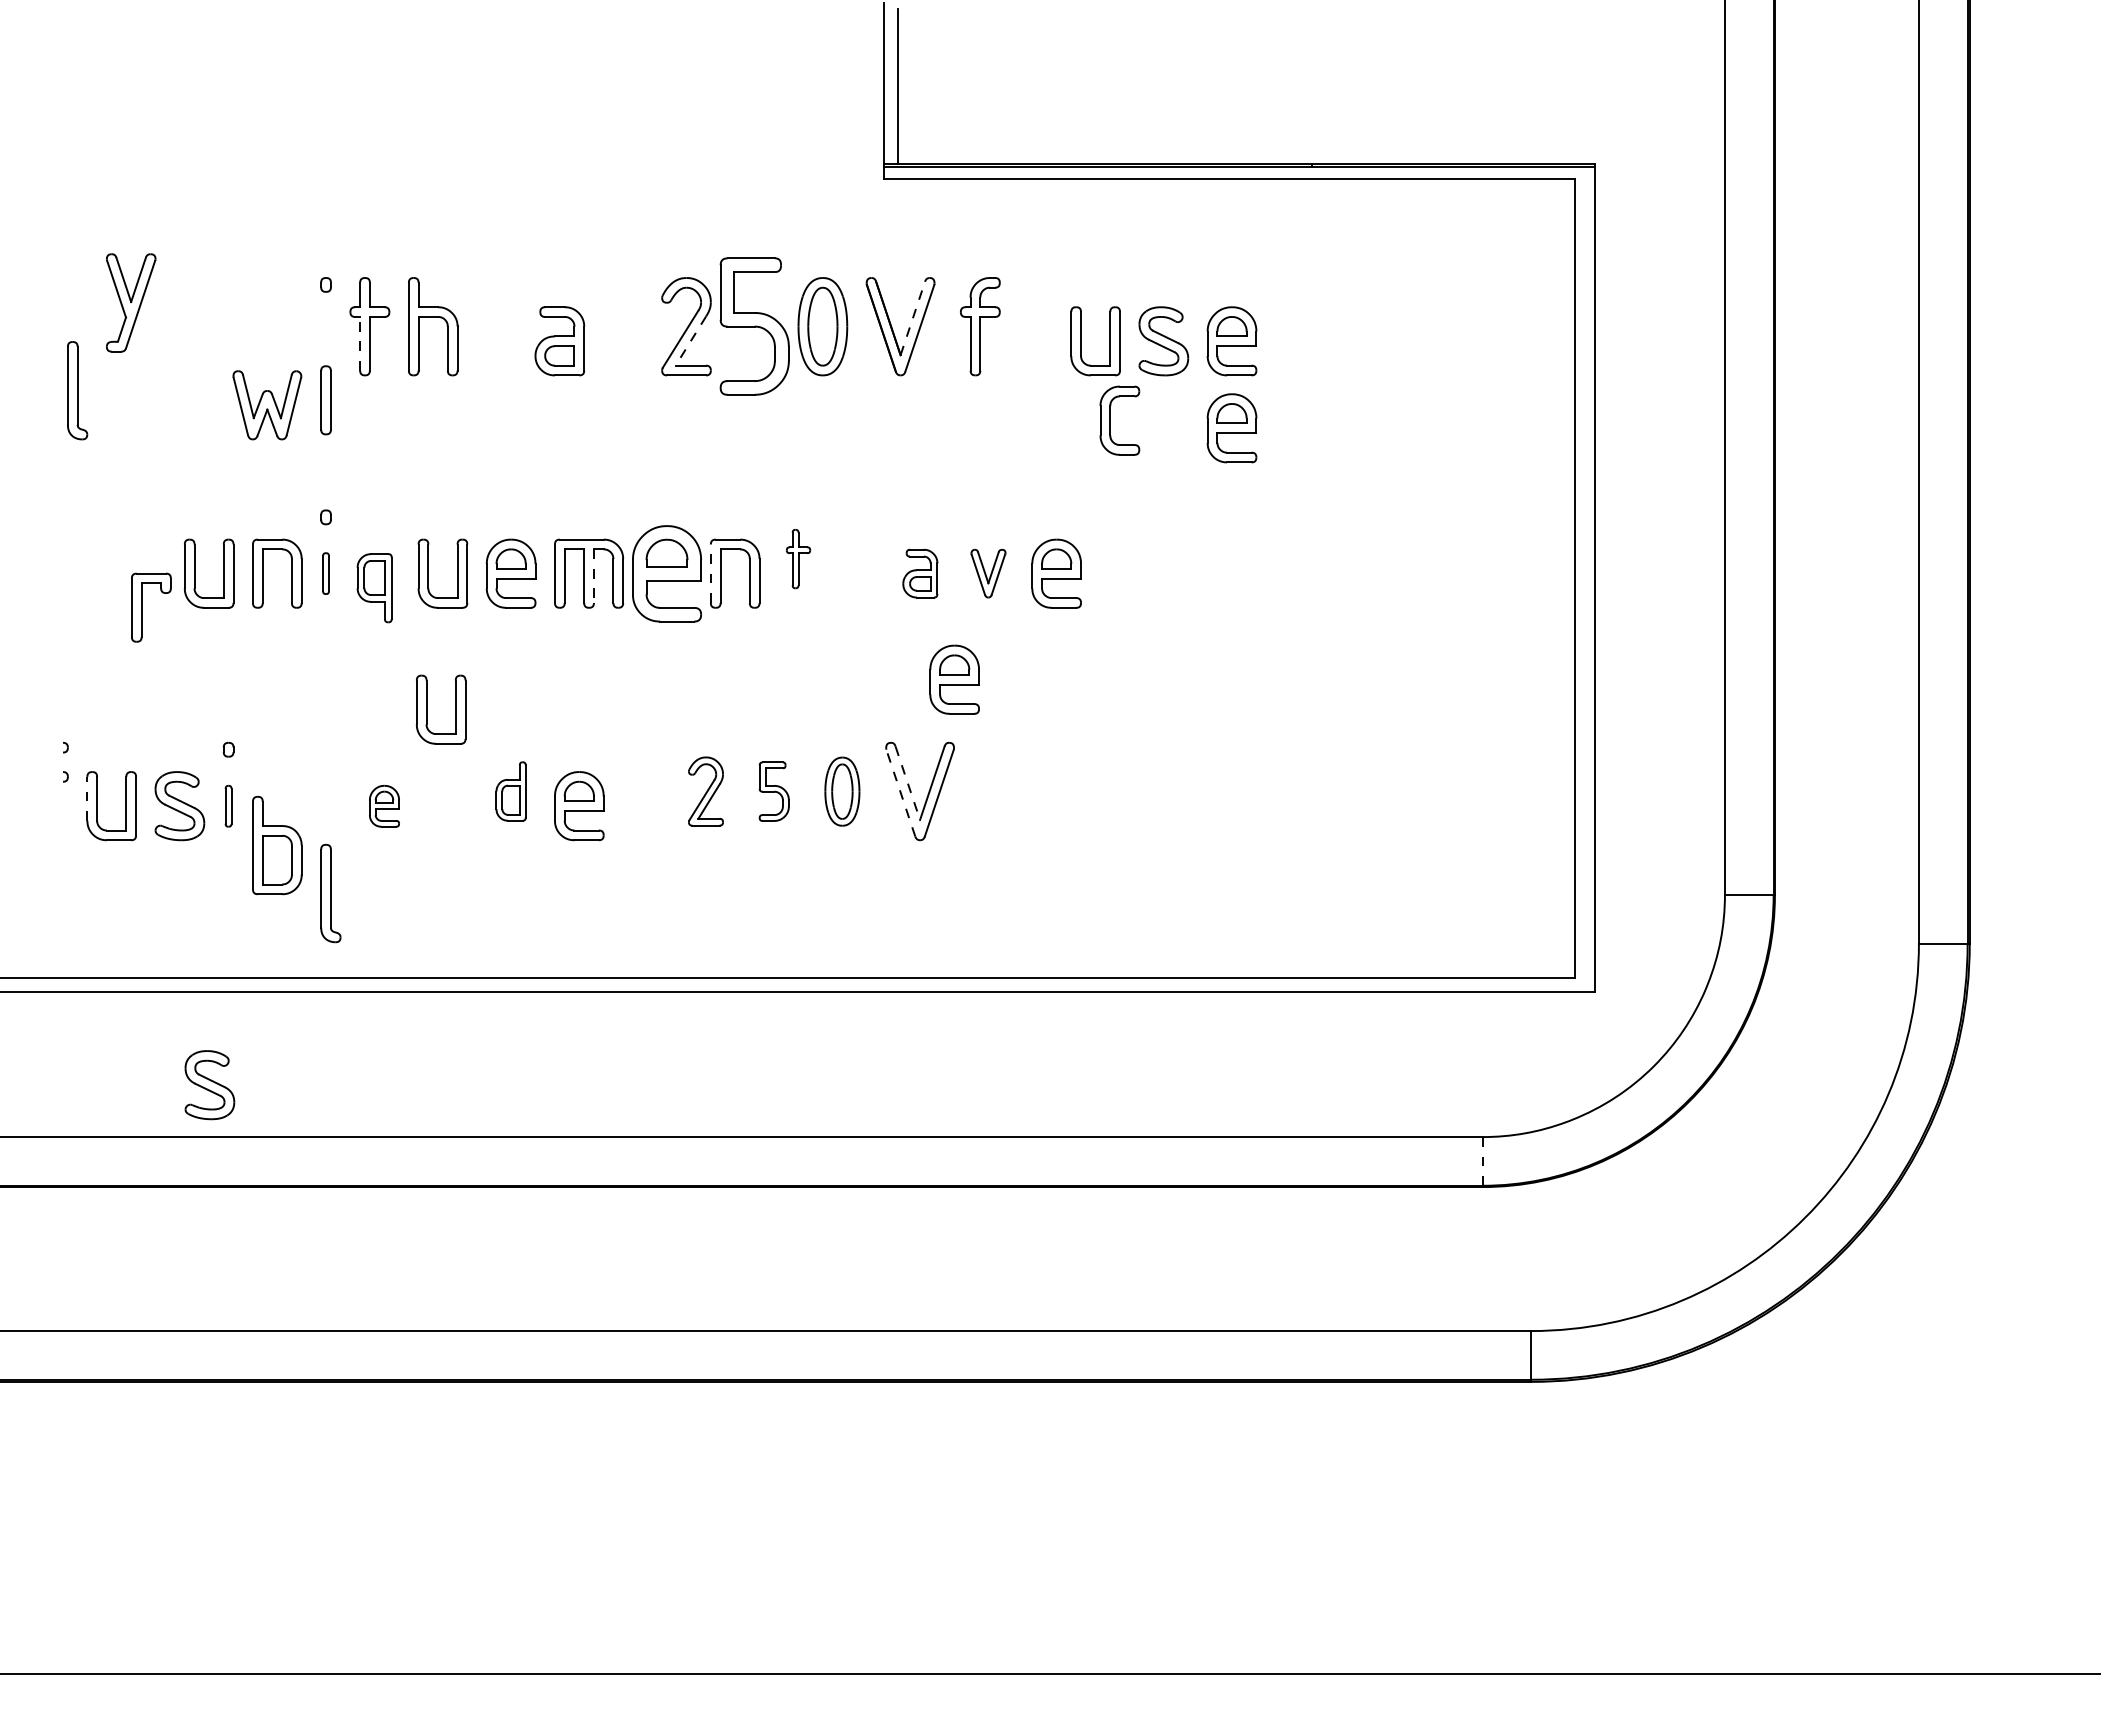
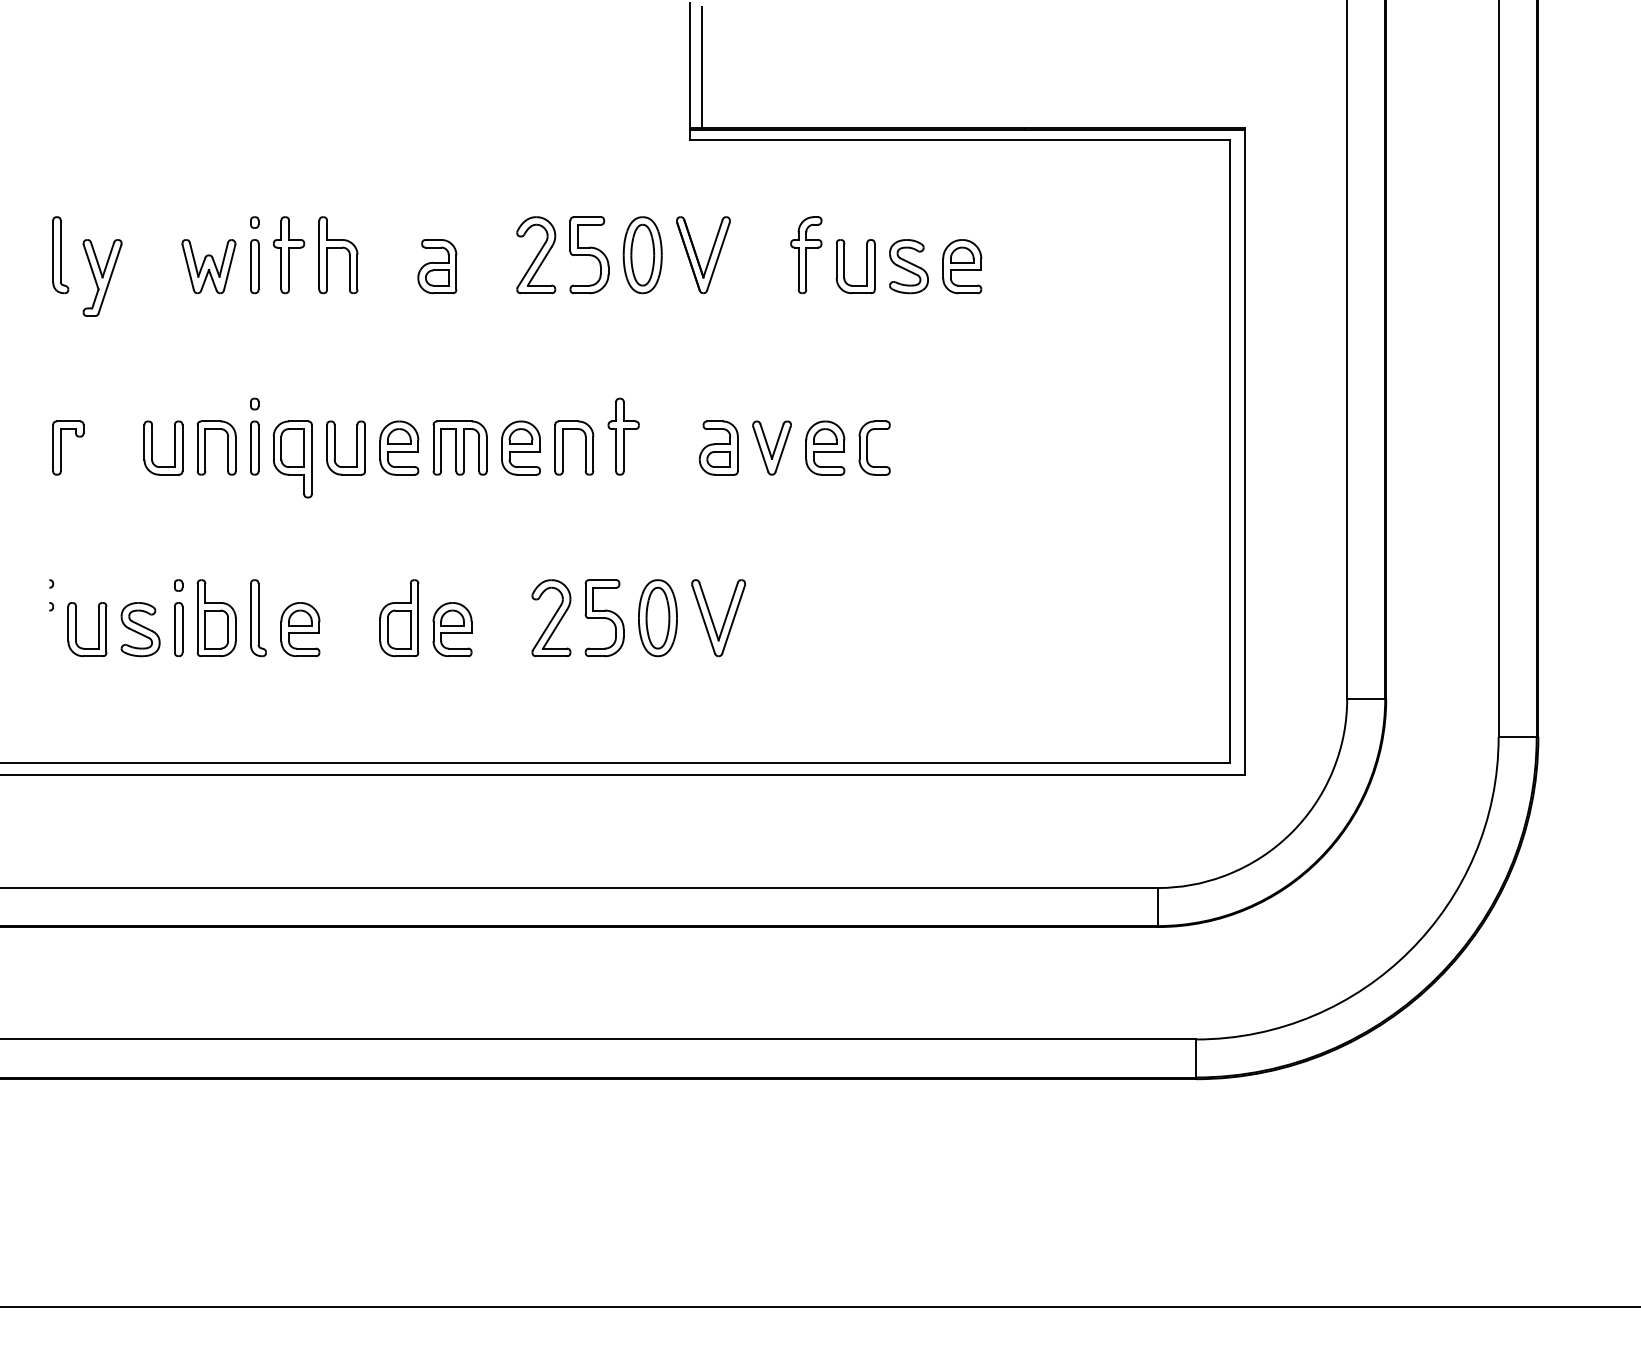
part: (131, 302) -> (102, 277), moved
line: (912, 318) -> (712, 248), dashed -> solid
part: (754, 326) -> (589, 255), size x0.71
part: (980, 326) -> (806, 255), moved
line: (690, 341) -> (539, 266), dashed -> solid
line: (360, 343) -> (281, 268), dashed -> solid
part: (77, 390) -> (60, 255), moved
part: (325, 400) -> (254, 266), moved
part: (267, 405) -> (209, 266), moved
part: (1110, 420) -> (867, 447), moved
part: (1231, 428) -> (961, 334), removed
part: (798, 558) -> (623, 436), size x1.67
part: (325, 573) -> (254, 447), size x1.67
part: (666, 573) -> (520, 447), size x0.71
line: (710, 573) -> (554, 447), dashed -> solid
part: (920, 573) -> (718, 447), size x1.43
part: (988, 573) -> (772, 447), size x1.43
line: (593, 576) -> (463, 450), dashed -> solid
part: (374, 587) -> (292, 458), size x1.43
part: (142, 607) -> (61, 447), moved
part: (954, 679) -> (745, 530), removed
part: (427, 709) -> (333, 554), removed
line: (907, 783) -> (708, 611), dashed -> solid
part: (510, 791) -> (398, 618), size x1.67
part: (705, 791) -> (551, 618), size x1.43
part: (774, 791) -> (604, 618), size x1.67
part: (842, 791) -> (658, 618), size x1.43
line: (900, 793) -> (703, 619), dashed -> solid
line: (87, 798) -> (68, 623), dashed -> solid
part: (228, 806) -> (178, 629), size x1.67
part: (384, 806) -> (300, 629), size x1.67
part: (277, 845) -> (216, 618), moved
part: (330, 893) -> (258, 618), moved
part: (209, 1085) -> (163, 847), removed
line: (1482, 1160) -> (1157, 906), dashed -> solid

